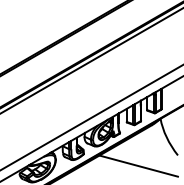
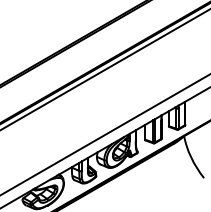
line: (138, 165) -> (158, 189), removed

